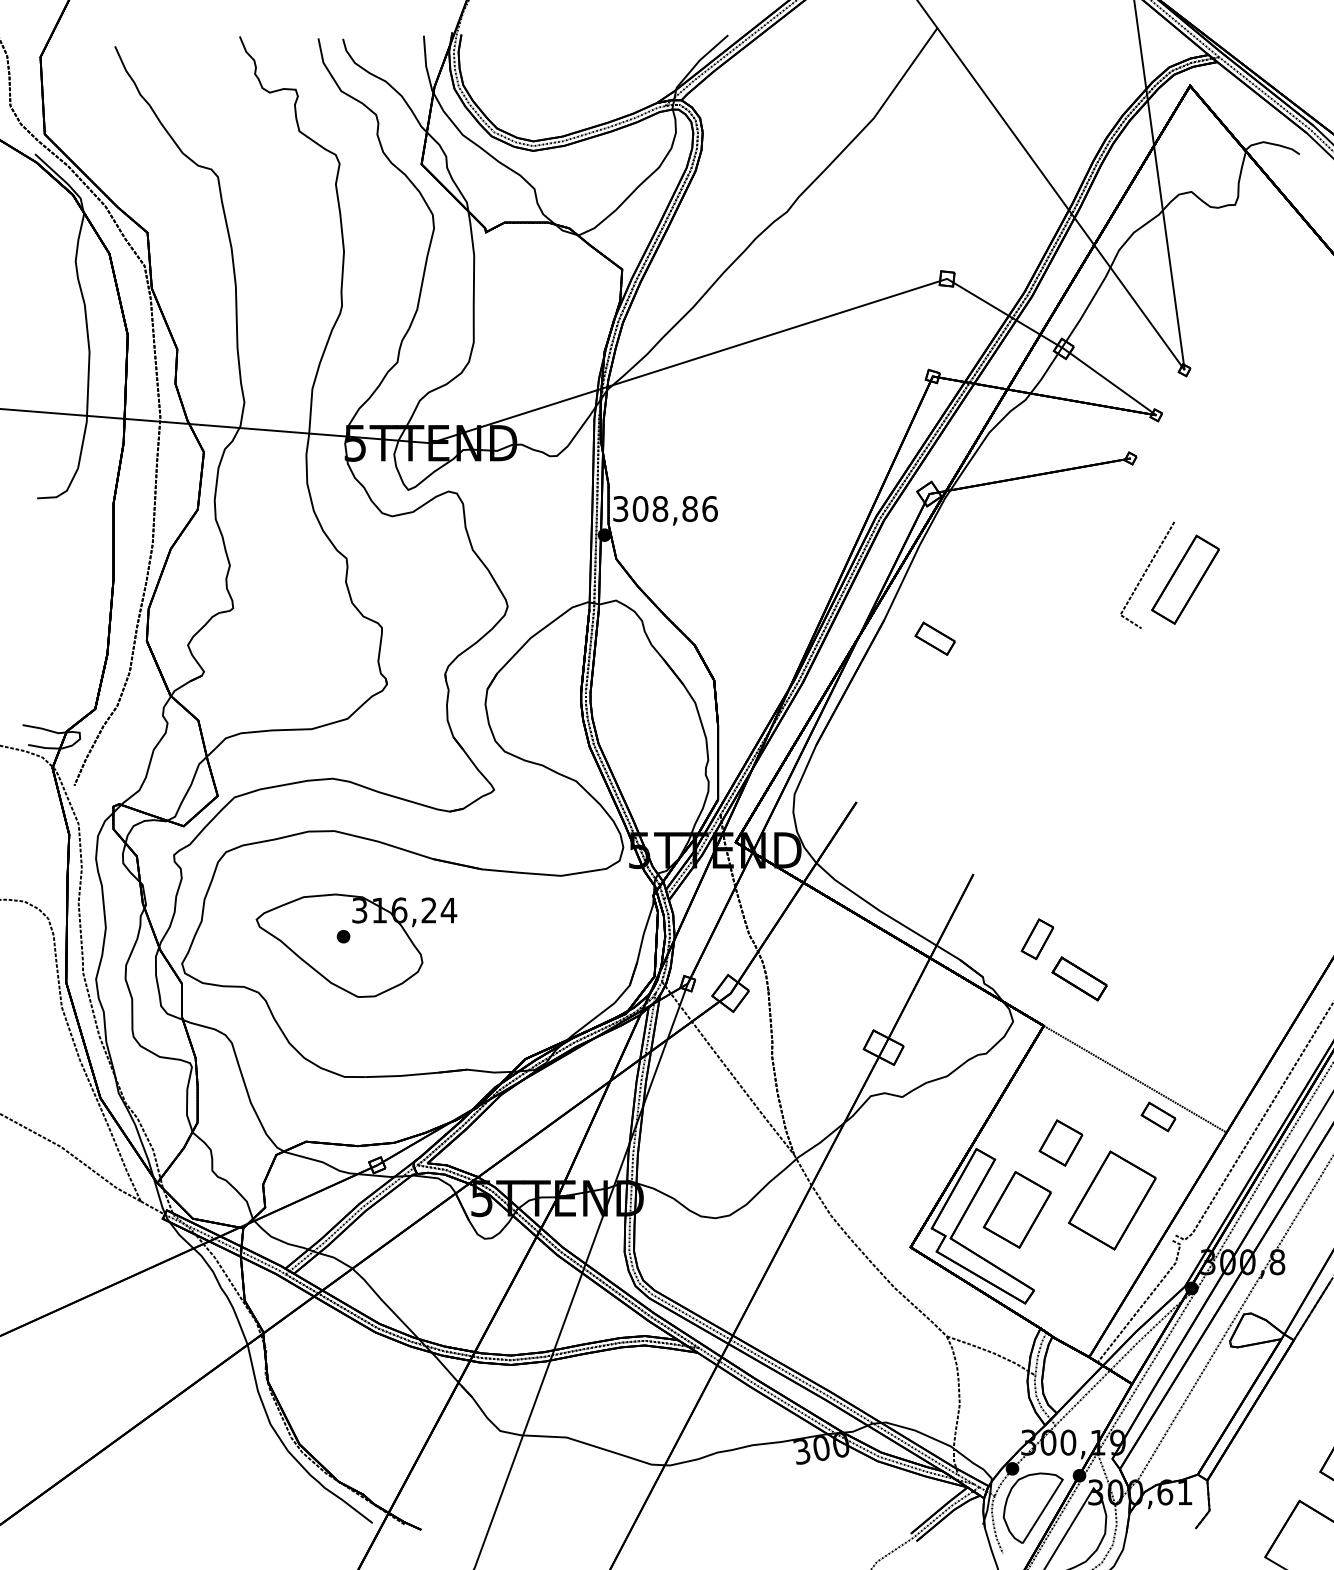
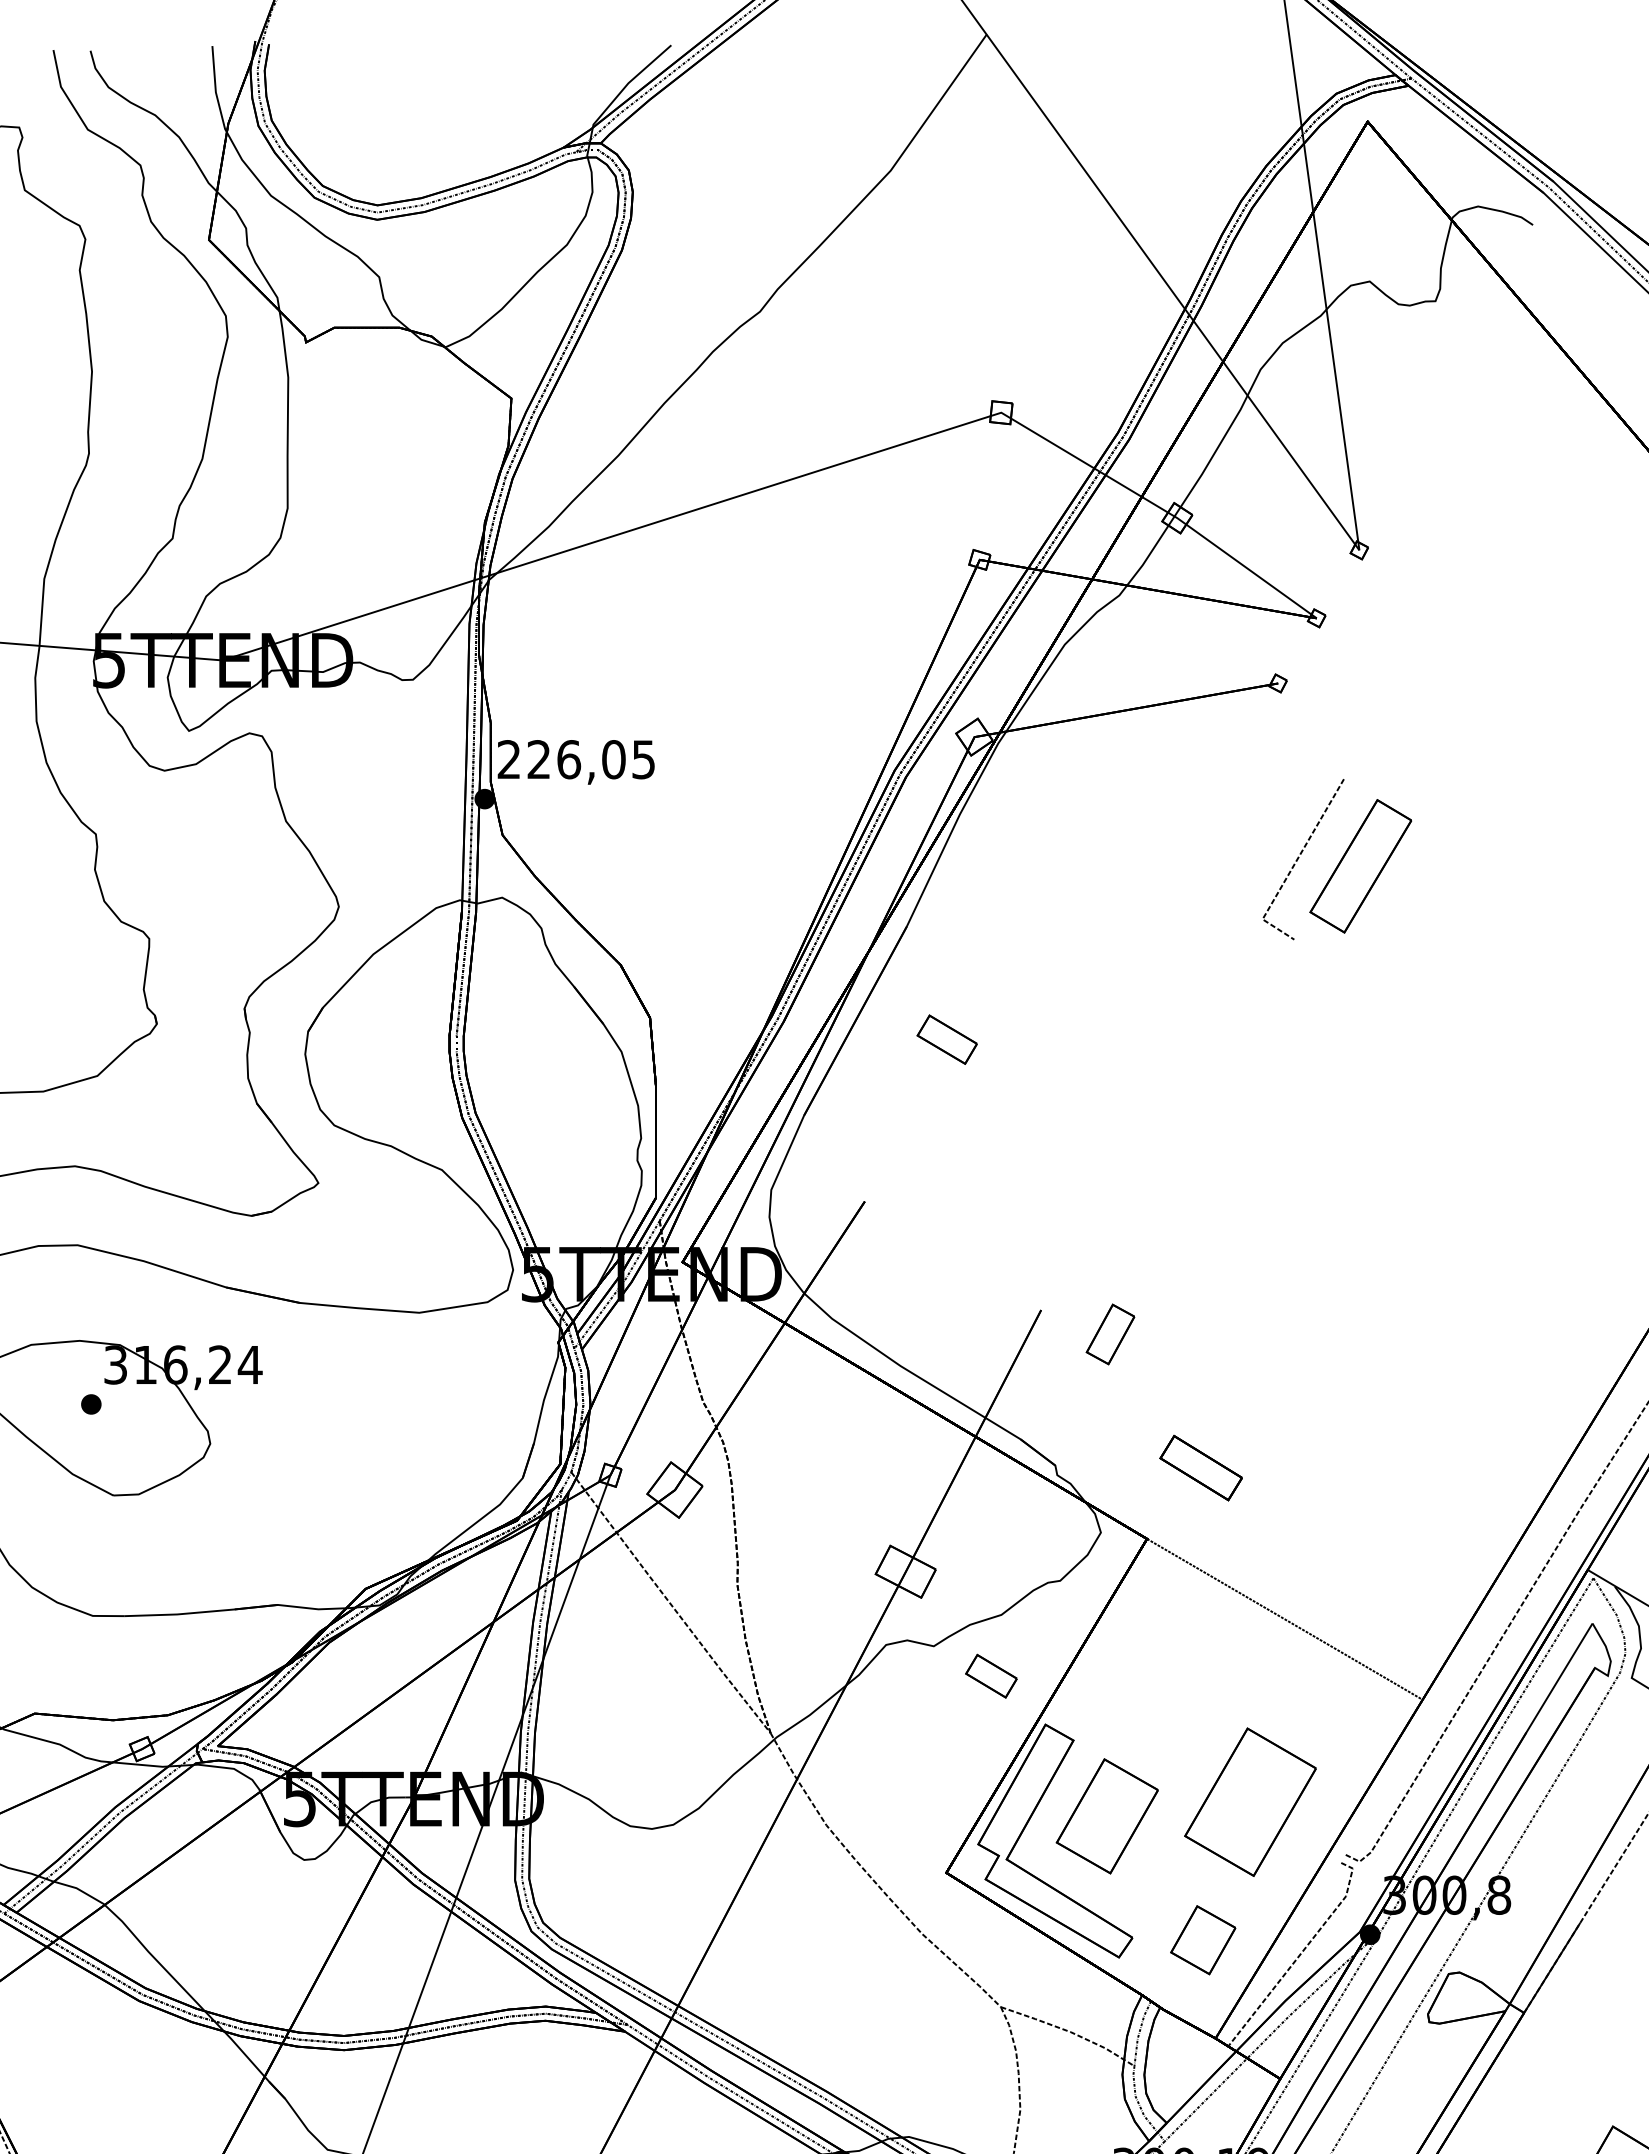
text: (665, 509) -> (576, 760), 308,86 -> 226,05
part: (934, 638) -> (946, 1039), moved
part: (1037, 939) -> (1110, 1334), moved
part: (1158, 1116) -> (991, 1675), moved
part: (1060, 1142) -> (1202, 1939), moved

